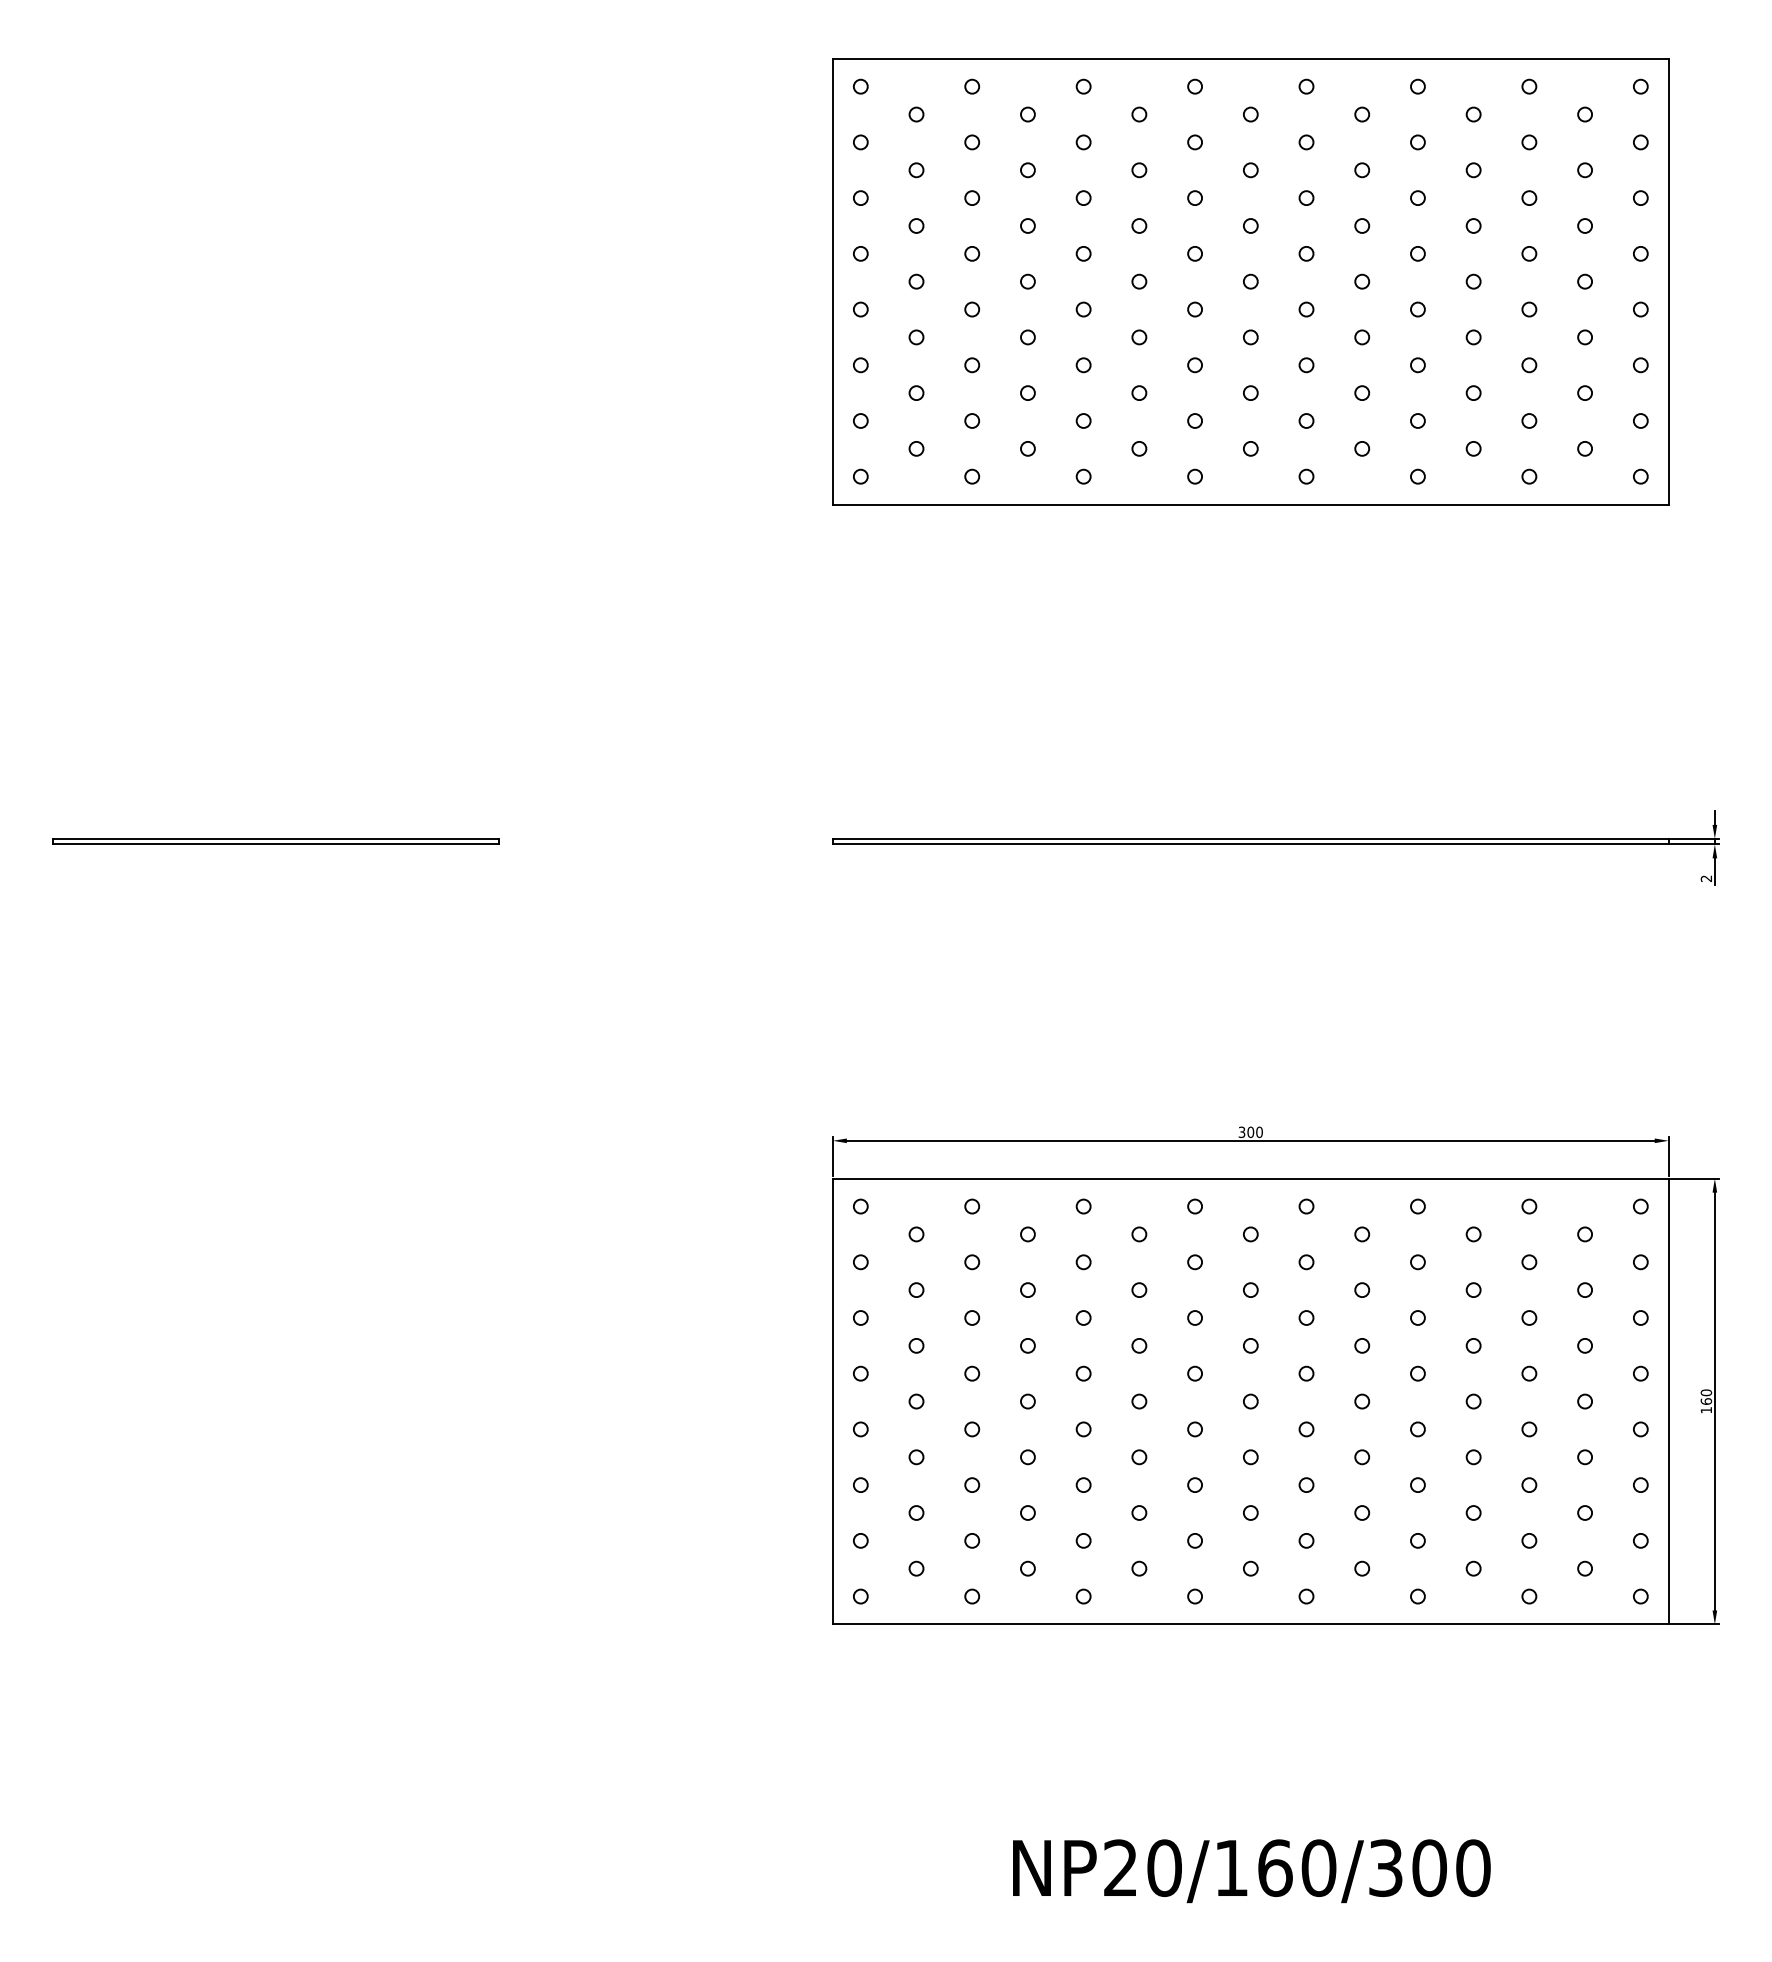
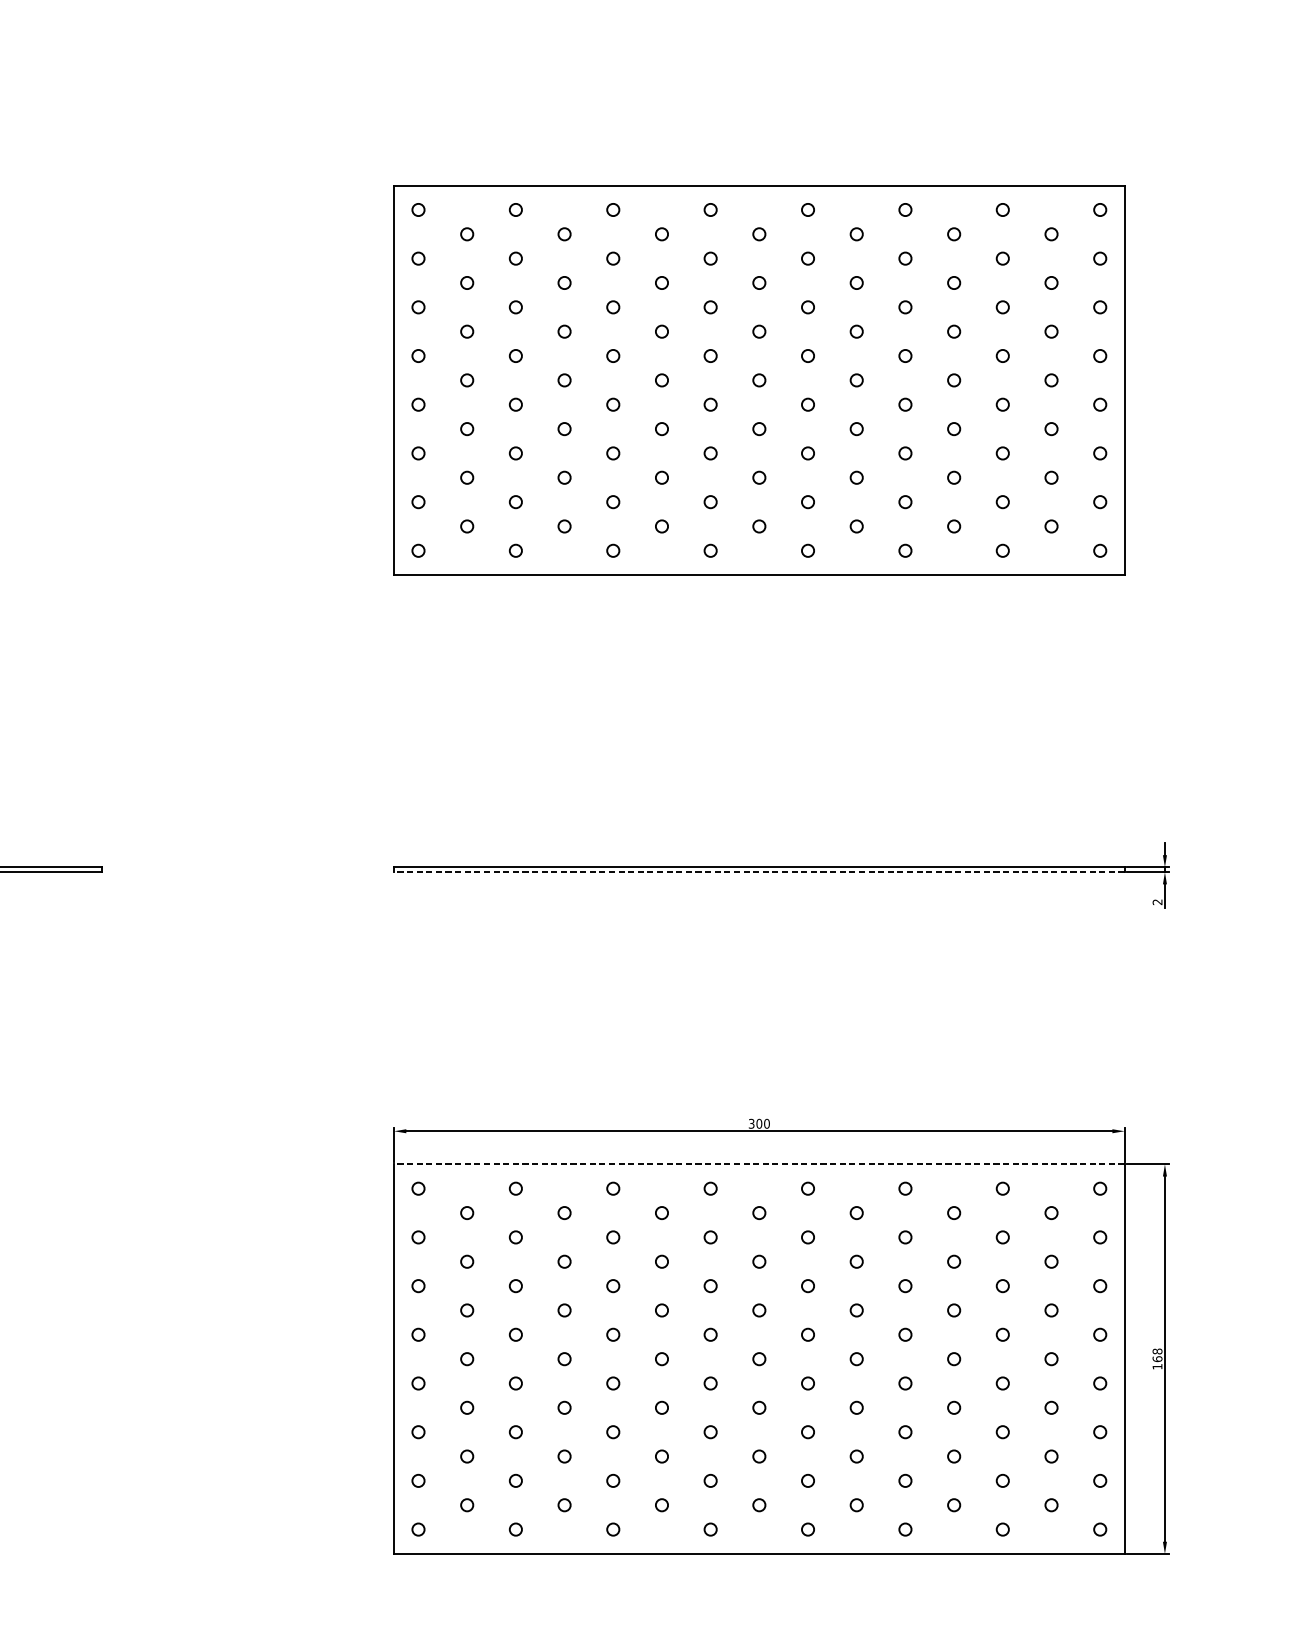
line: (1250, 844) -> (759, 872), solid -> dashed
line: (1250, 1178) -> (759, 1164), solid -> dashed
text: (1706, 1392) -> (1157, 1351), 160 -> 168

